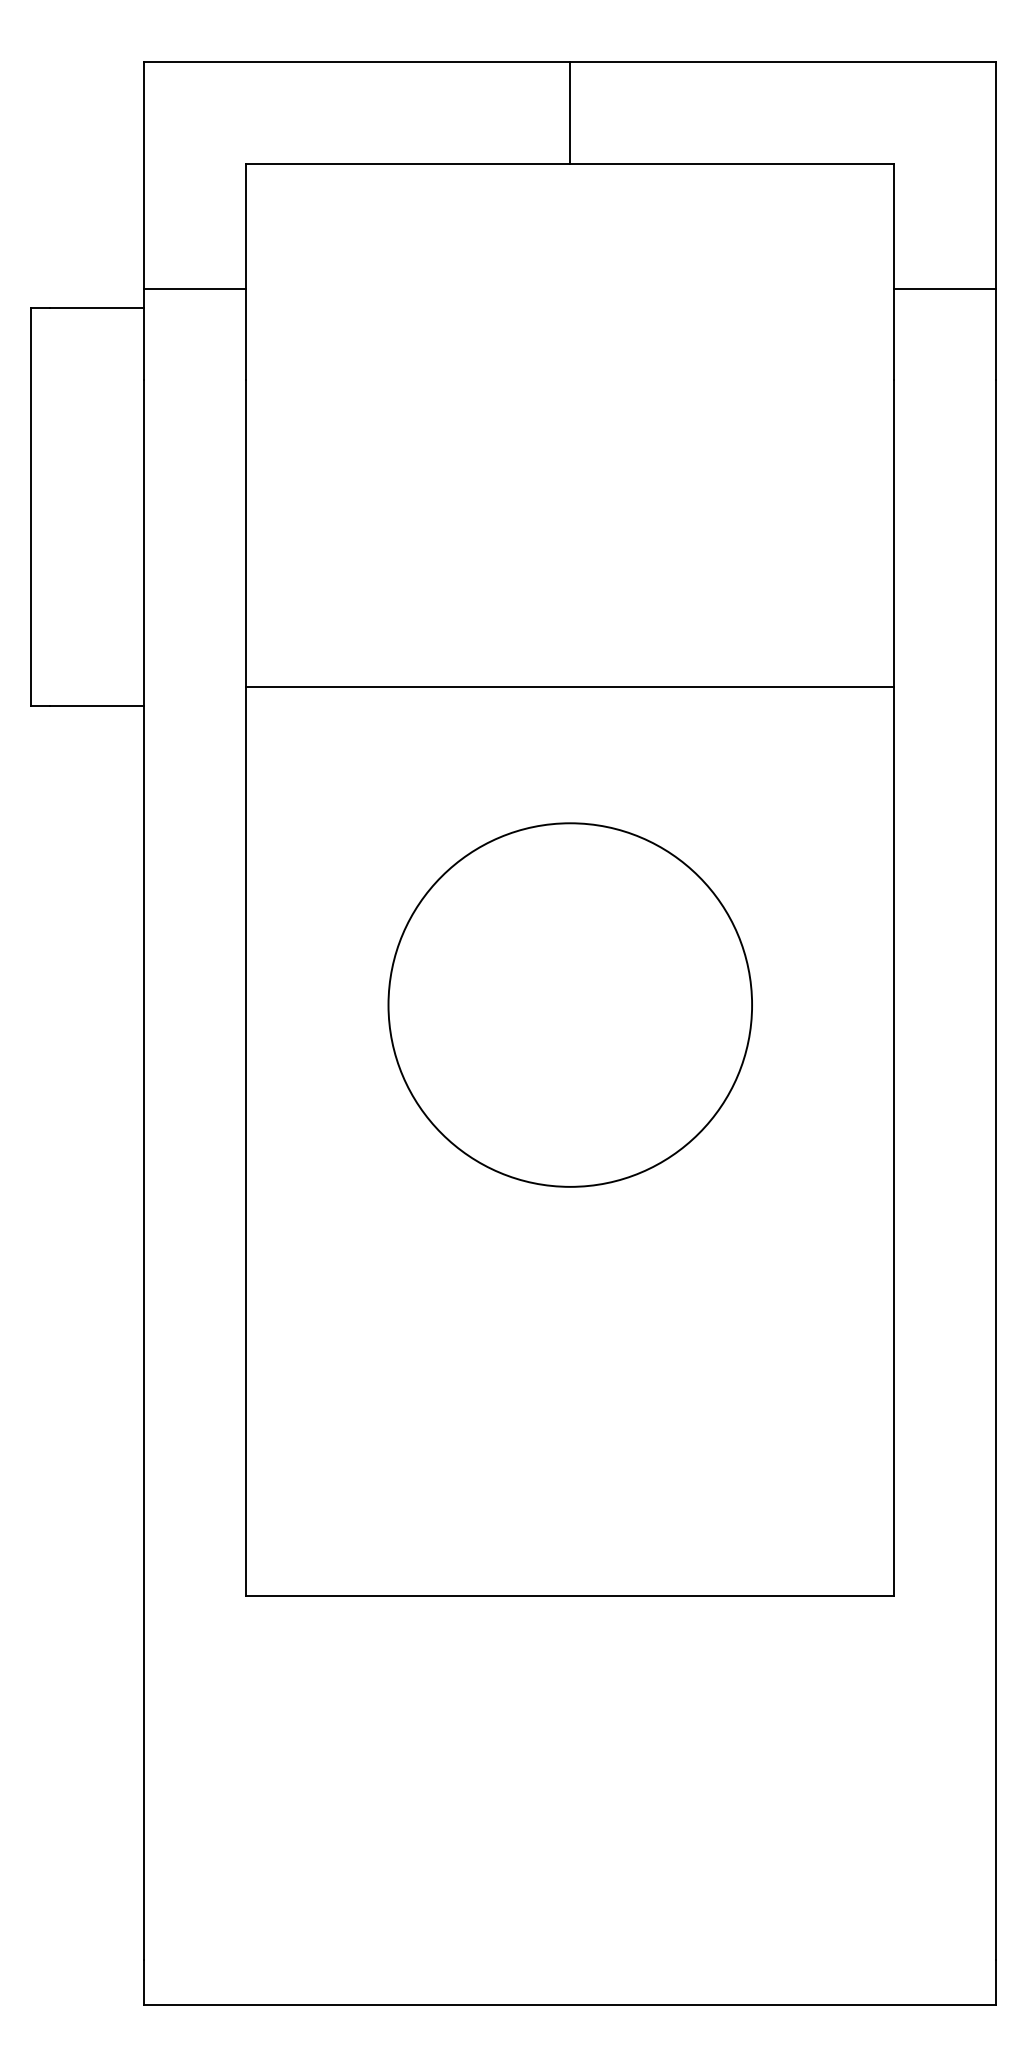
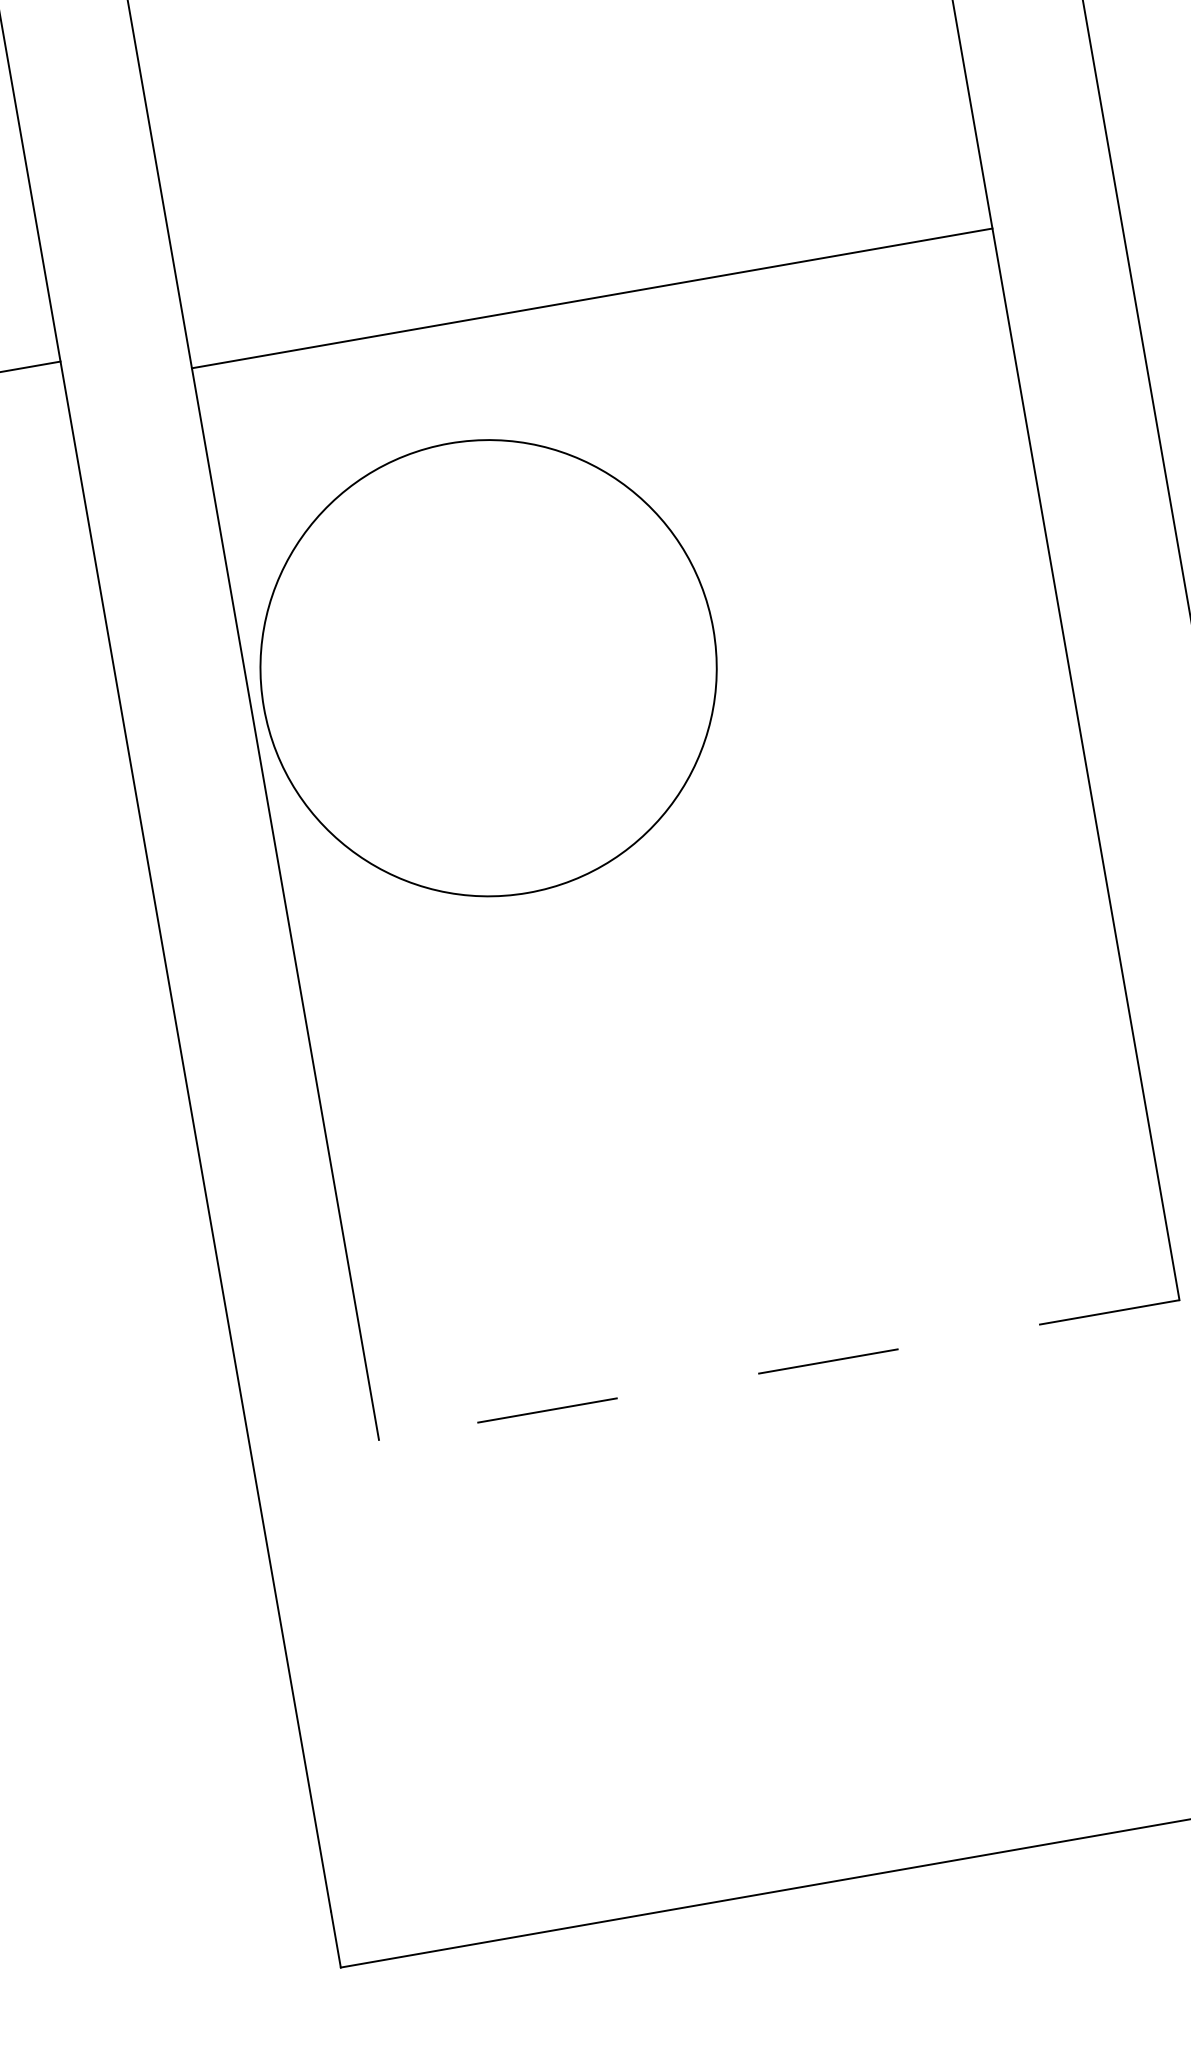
line: (570, 686) -> (592, 297), moved
circle: (569, 1004) -> (487, 667), moved
line: (570, 1595) -> (779, 1369), solid -> dashed

